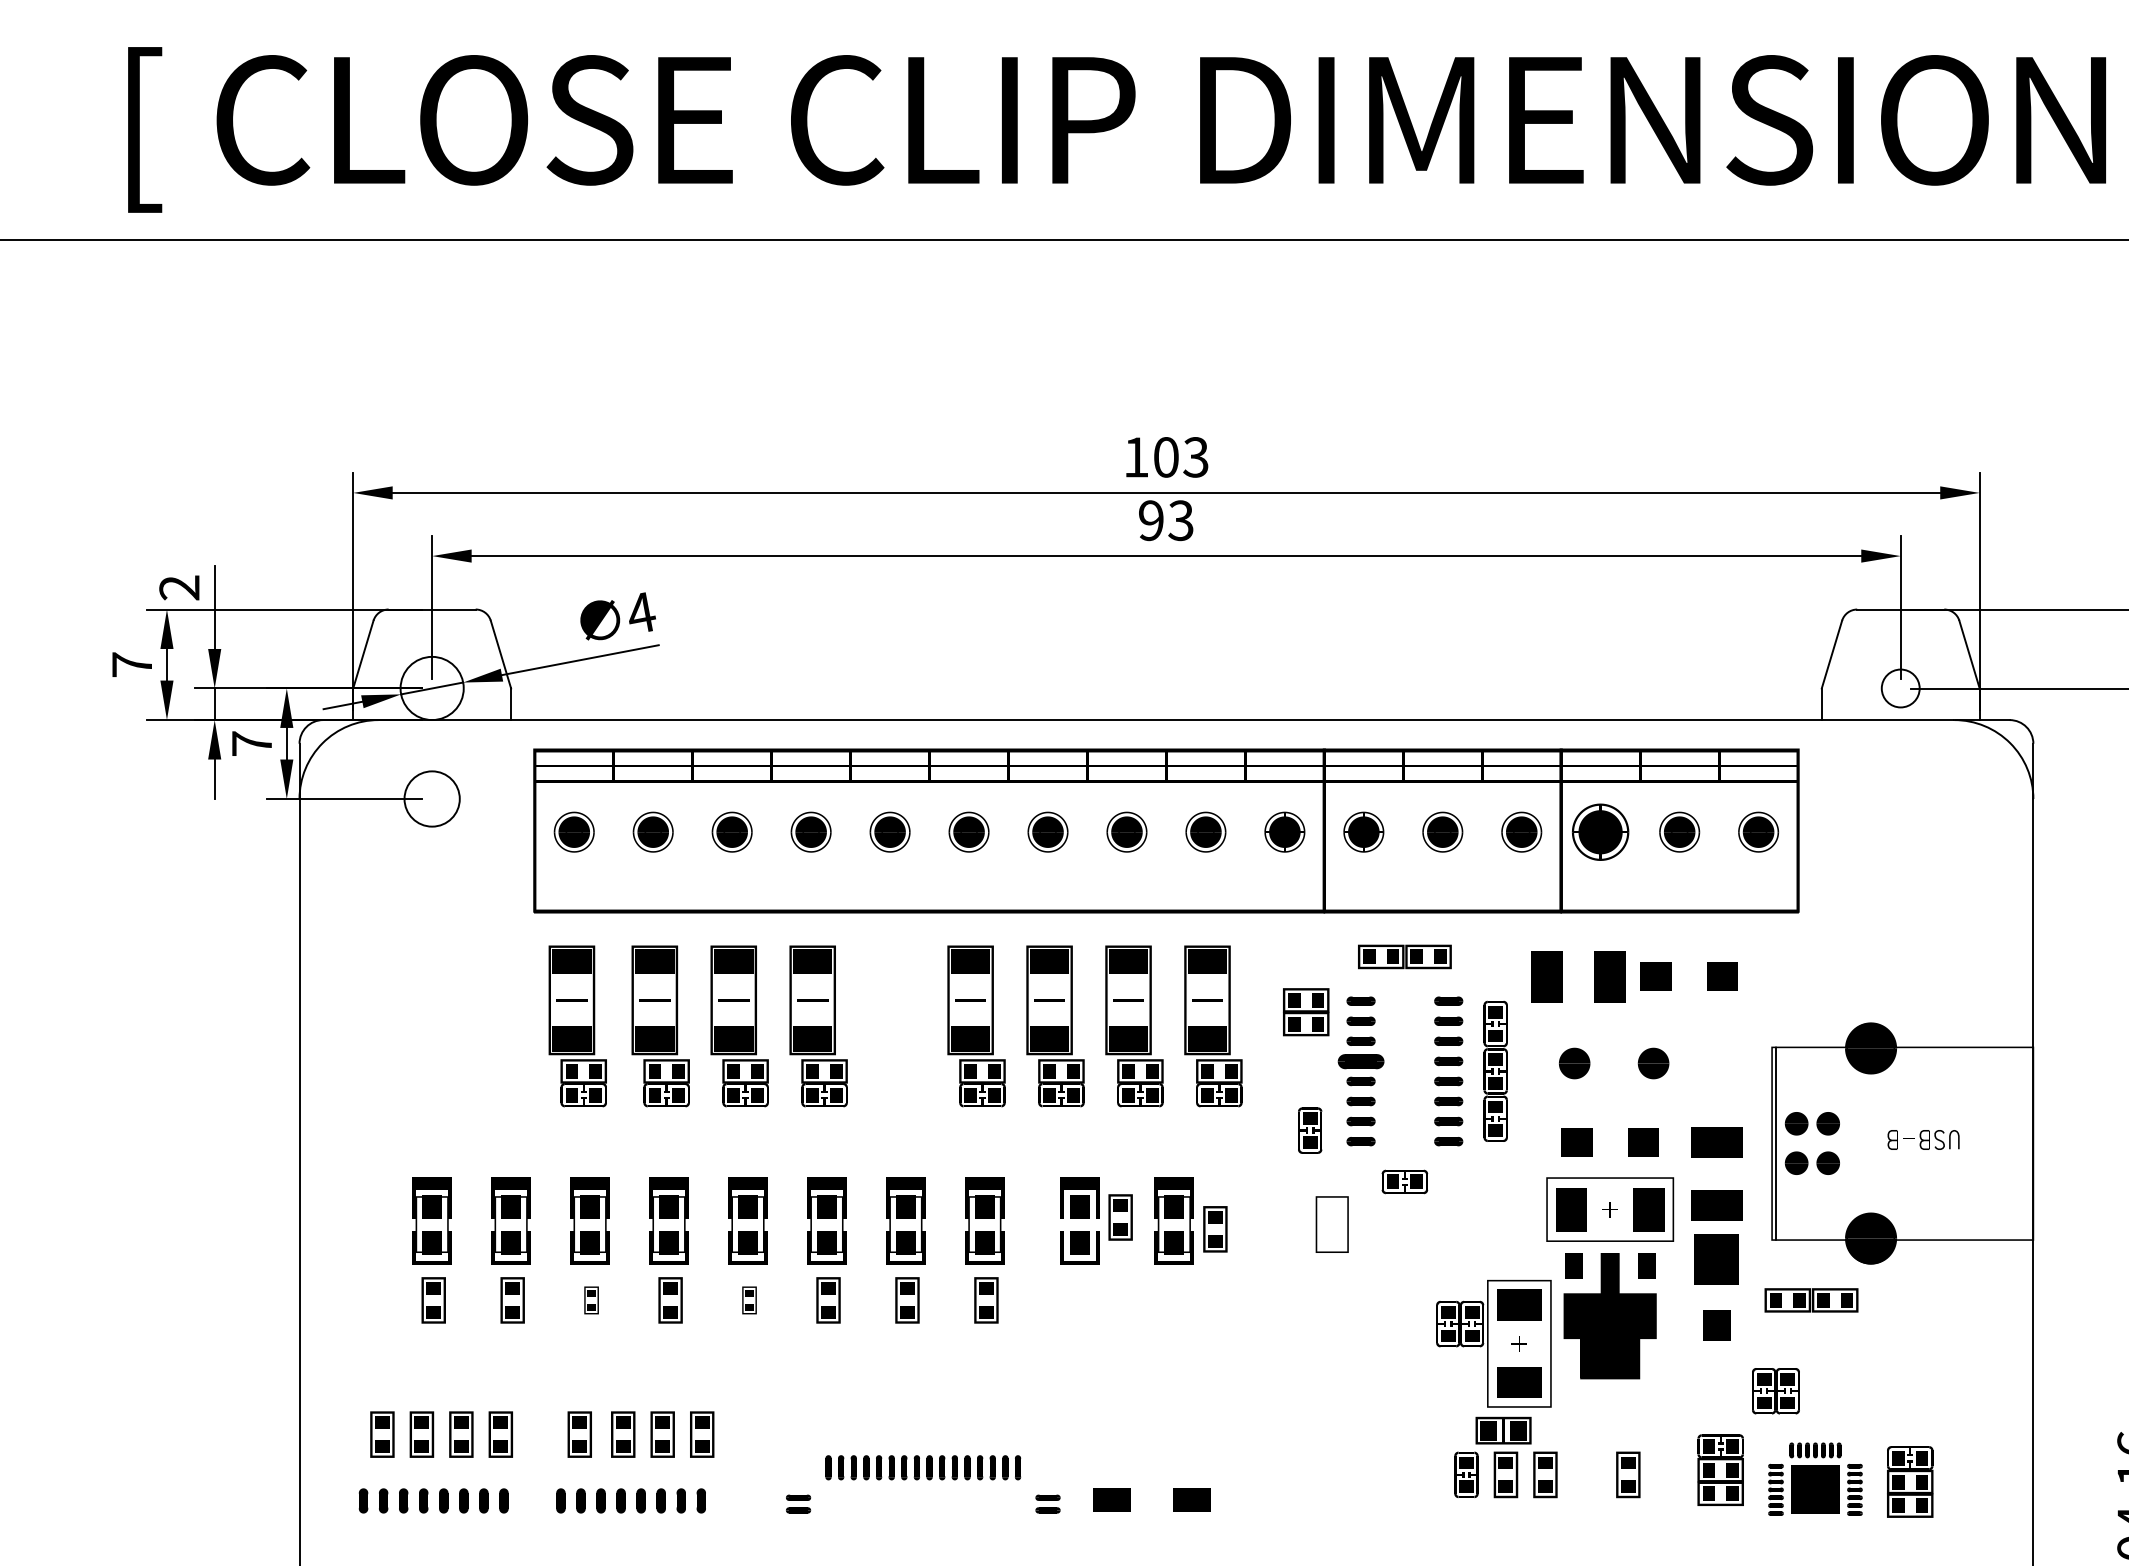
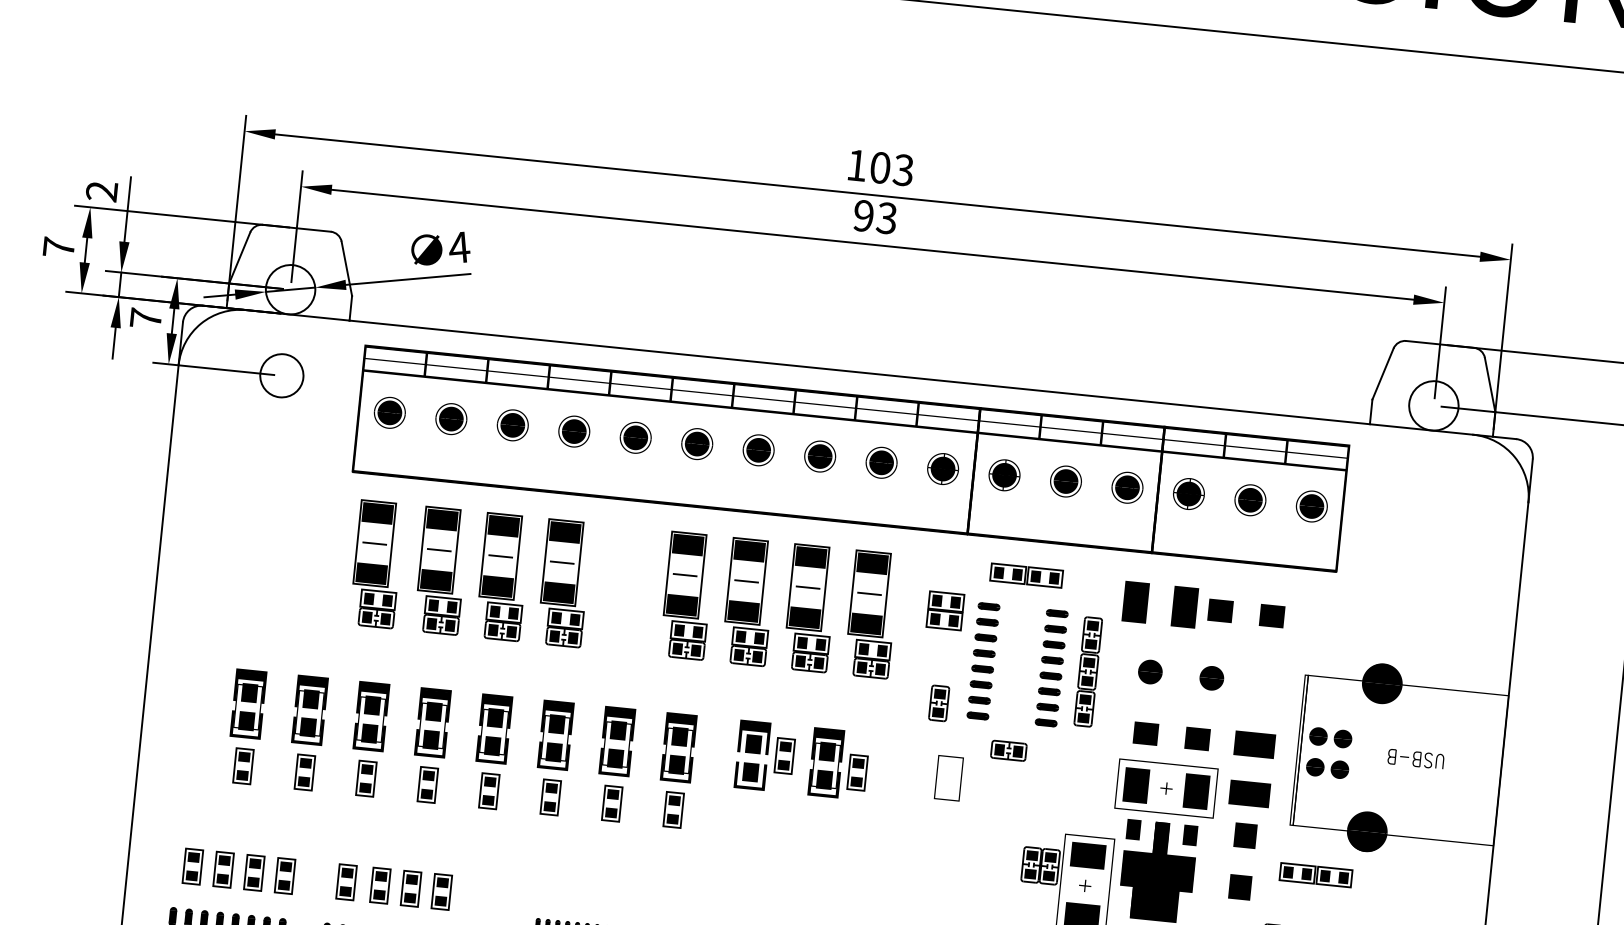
circle: (1900, 688) -> (1433, 405), size x1.67
part: (1600, 831) -> (1188, 493), size x0.71
part: (1360, 1060) -> (983, 652), size x0.62
part: (1716, 1259) -> (1245, 835), size x0.62
part: (591, 1300) -> (366, 778), size x1.67
part: (749, 1300) -> (489, 791), size x1.67

